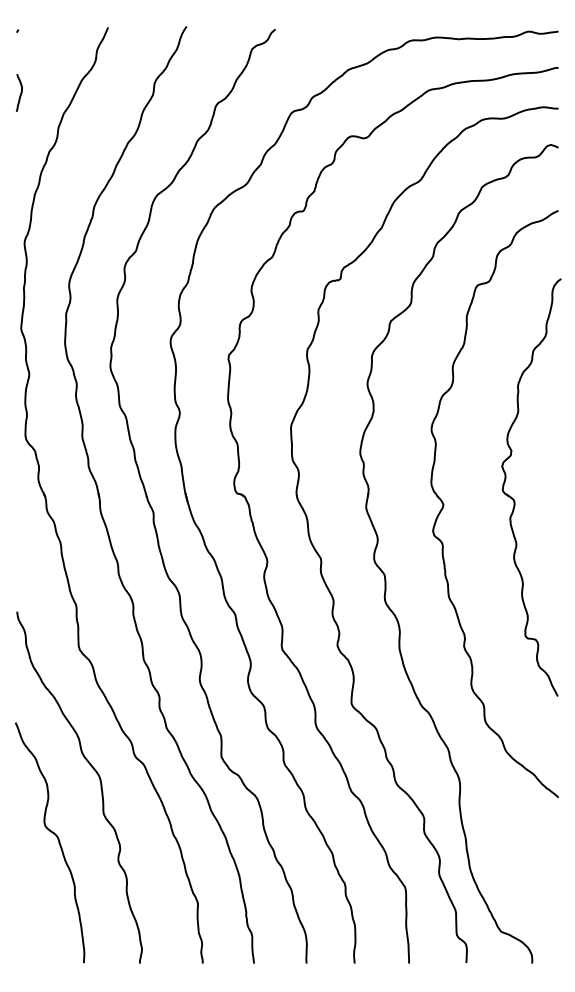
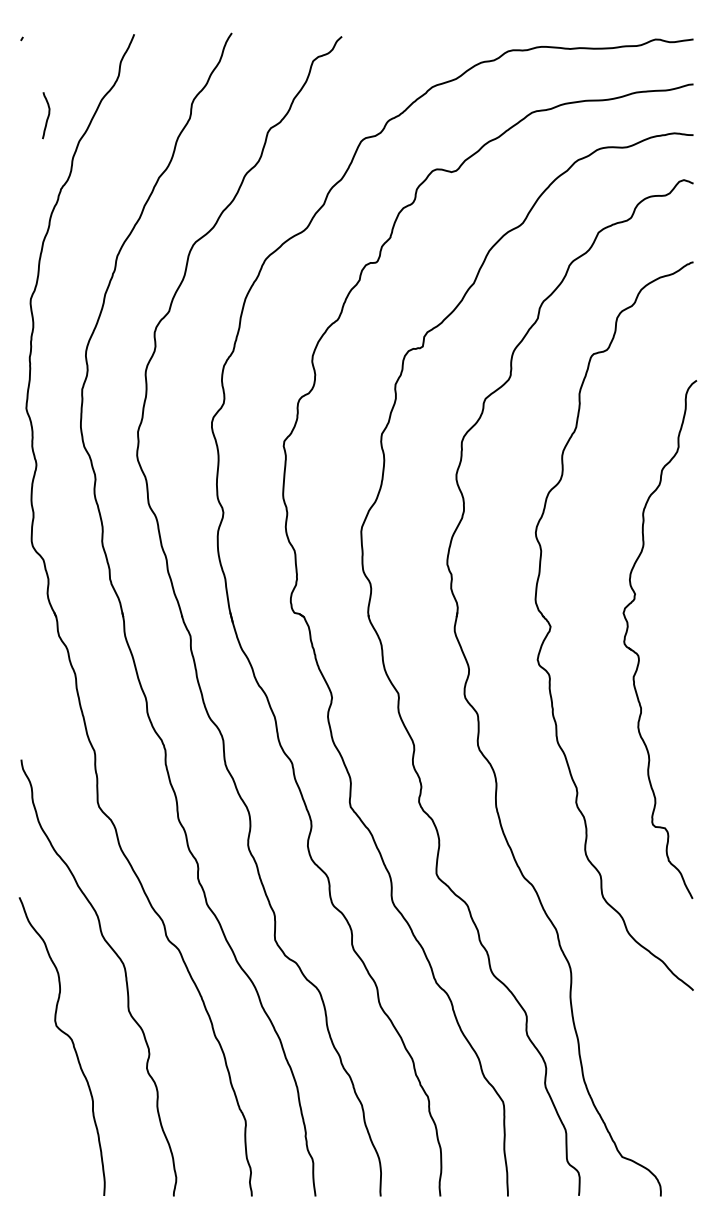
curve: (20, 92) -> (47, 115), moved
part: (515, 500) -> (639, 655), moved

